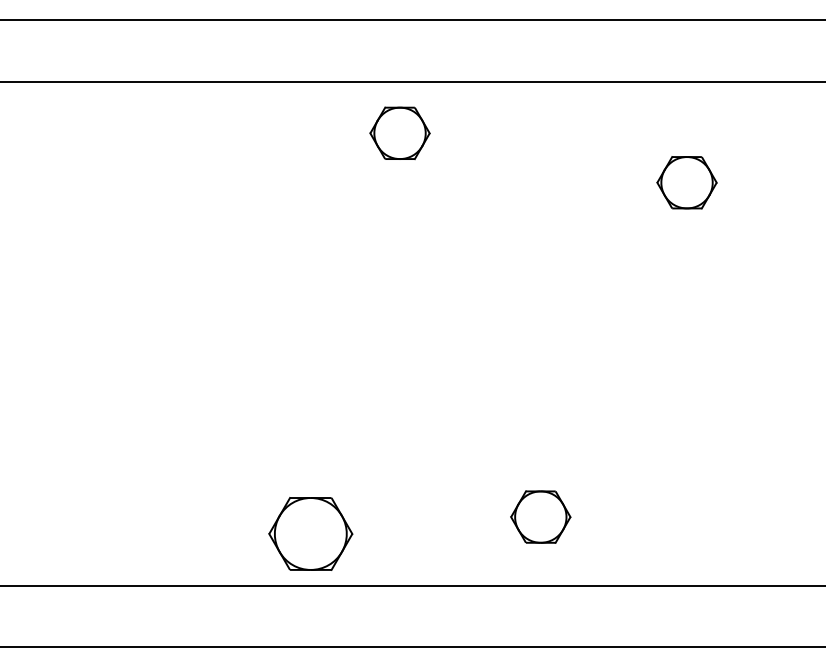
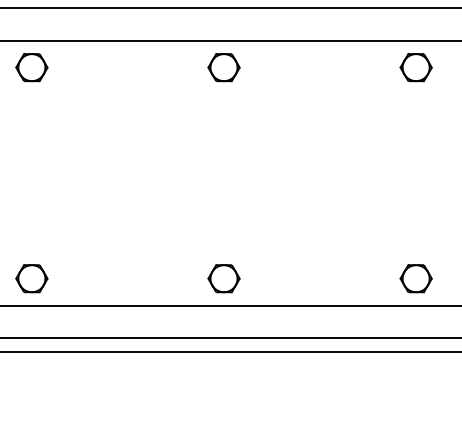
part: (399, 133) -> (223, 67), moved
part: (685, 182) -> (415, 67), moved
part: (539, 516) -> (415, 278), moved
part: (309, 533) -> (223, 278), size x0.71

